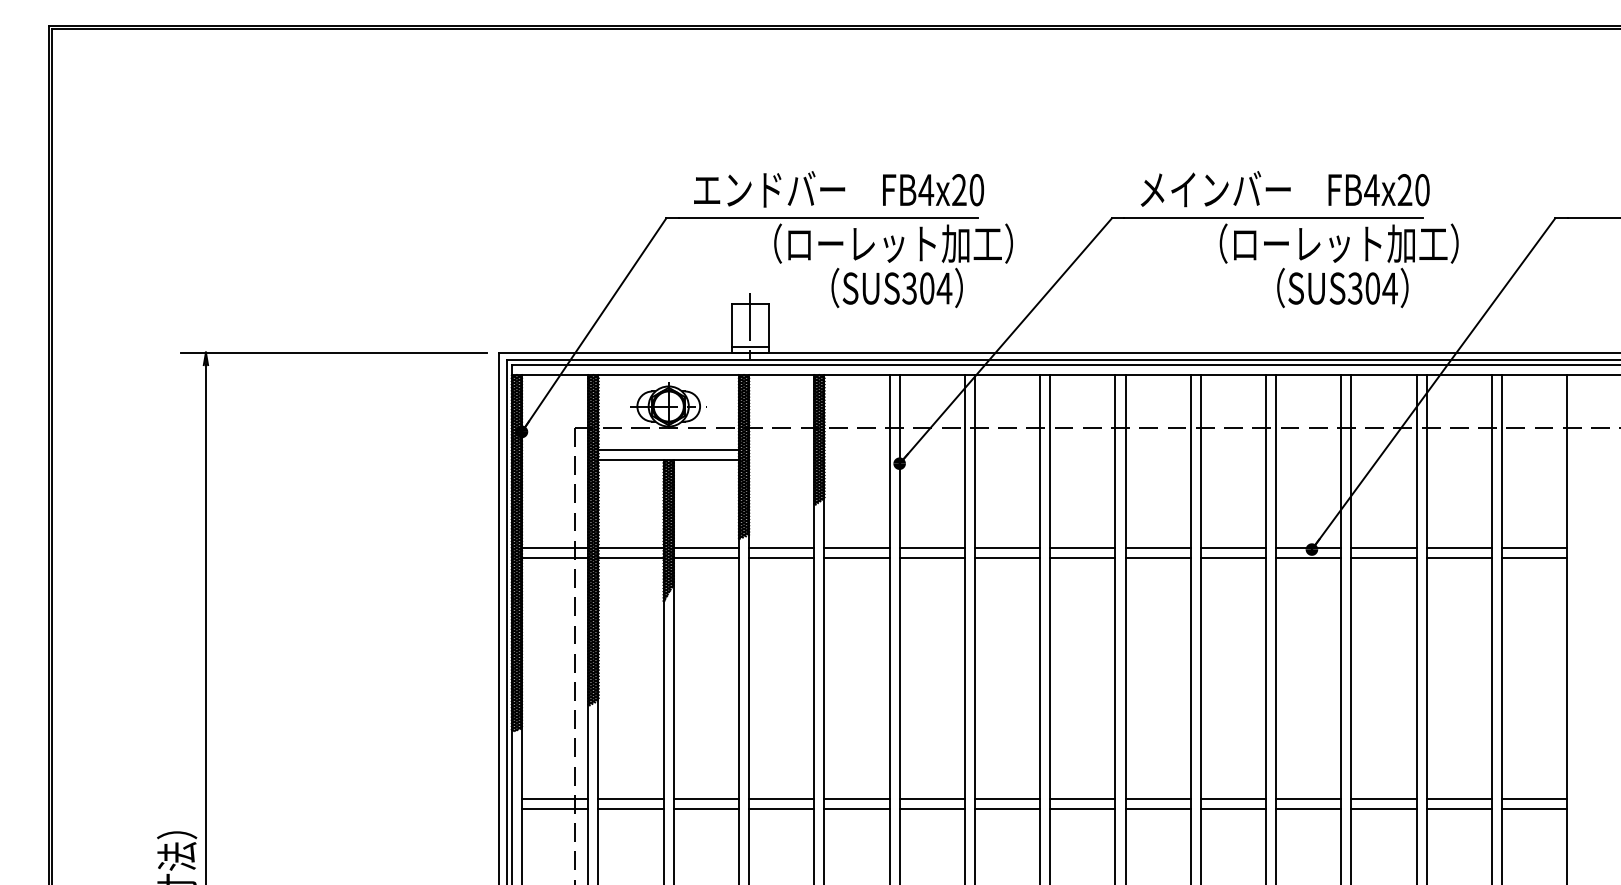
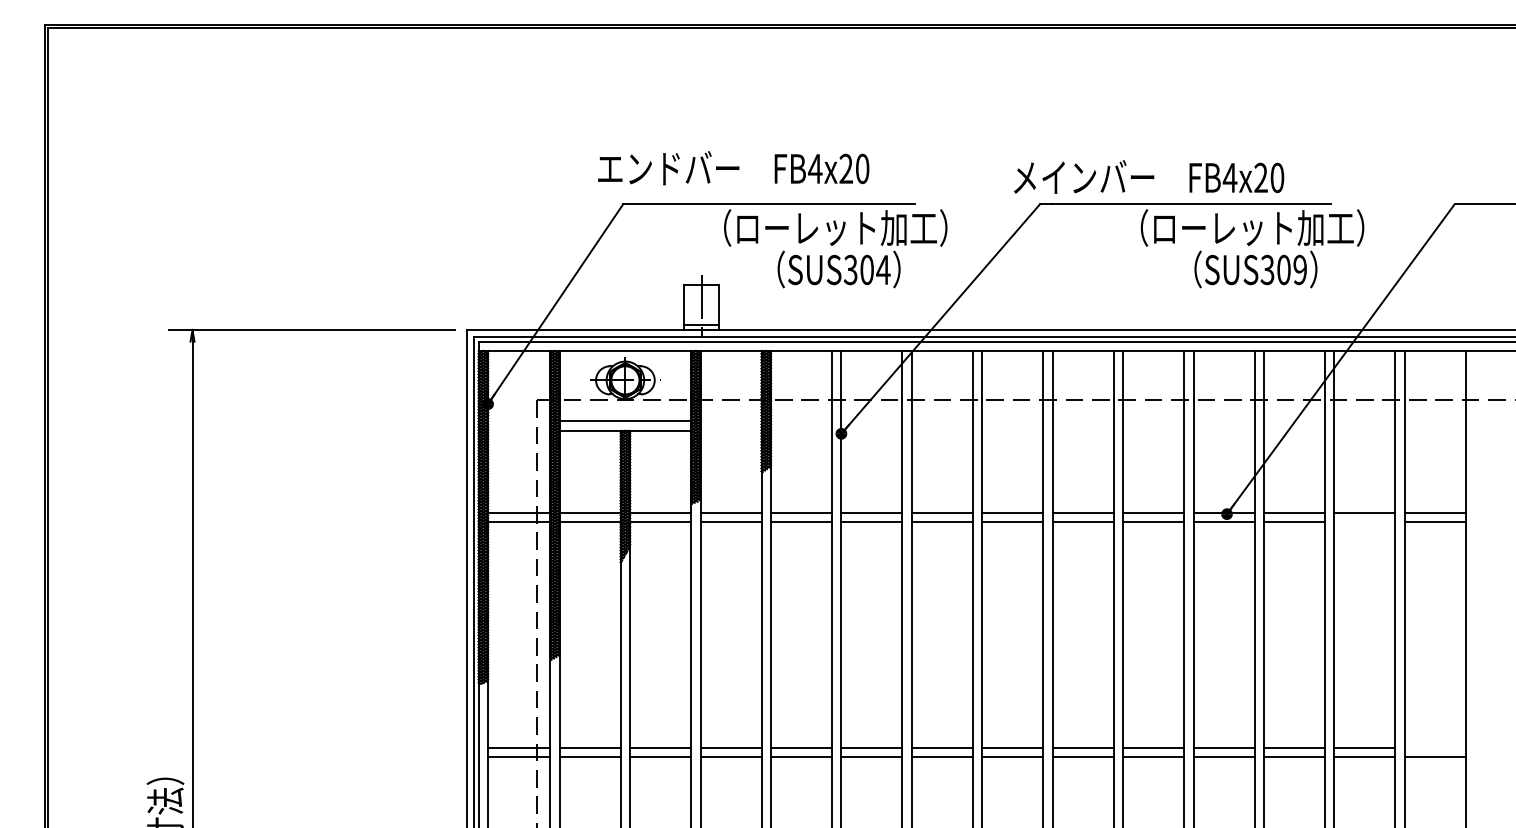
text: (1285, 188) -> (1149, 176), moved
text: (838, 189) -> (733, 168), moved
text: (1389, 288) -> (1299, 269), SUS304 -> SUS309
line: (1458, 558) -> (1364, 522), removed
line: (1533, 799) -> (1434, 747), removed

